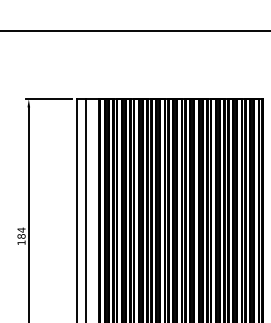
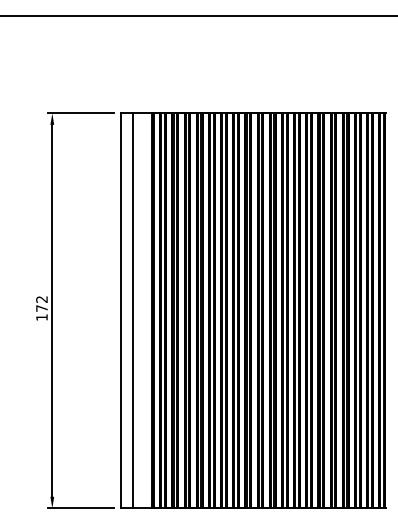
text: (21, 232) -> (41, 303), 184 -> 172

